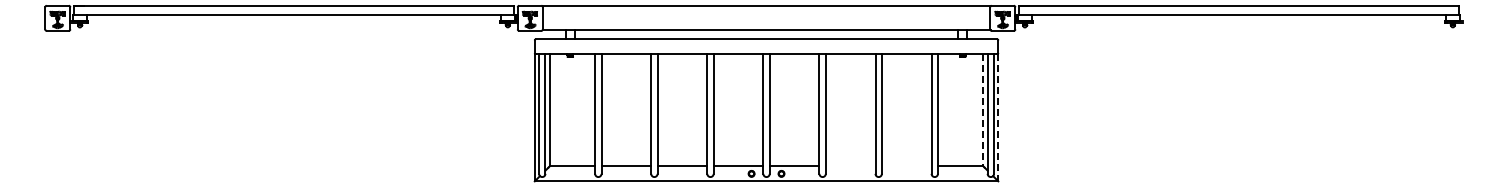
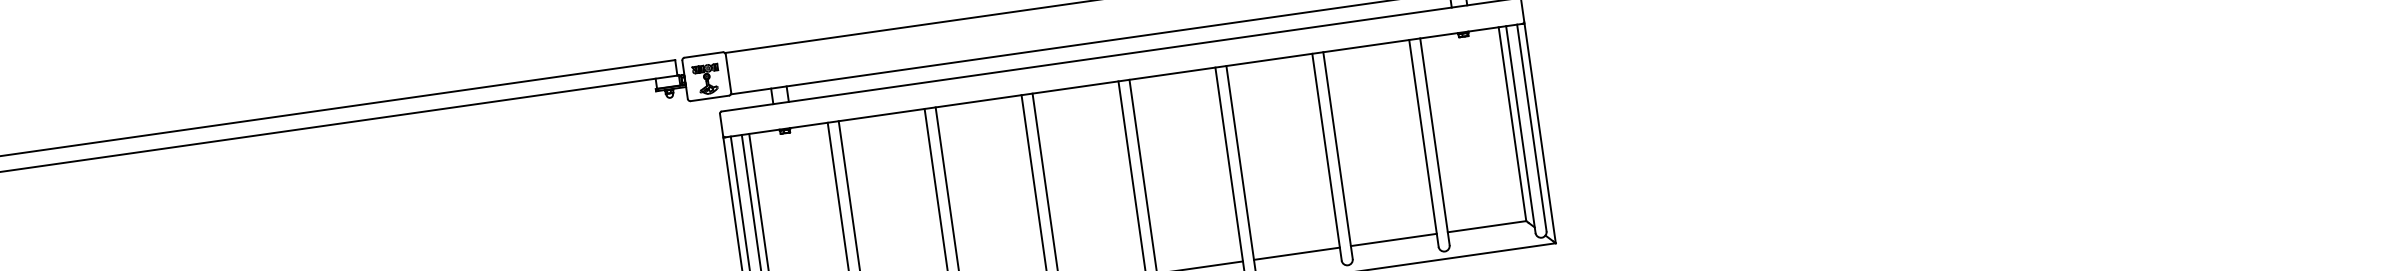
line: (983, 110) -> (1512, 124), dashed -> solid
line: (998, 117) -> (1540, 132), dashed -> solid
line: (850, 166) -> (1296, 254), added
line: (906, 166) -> (1393, 240), added

